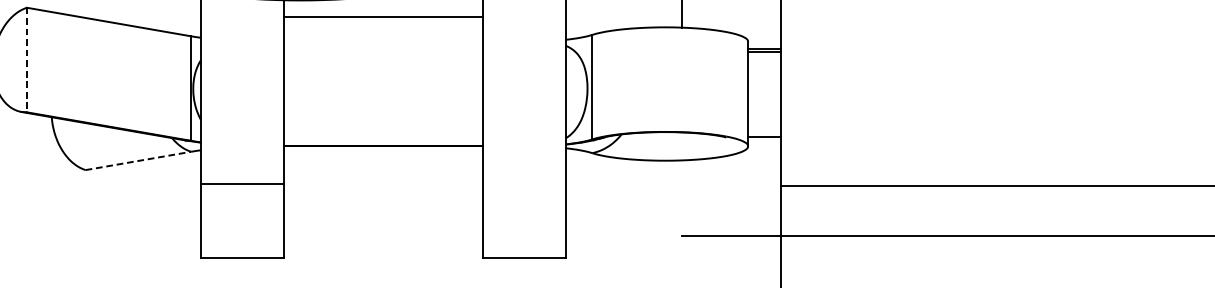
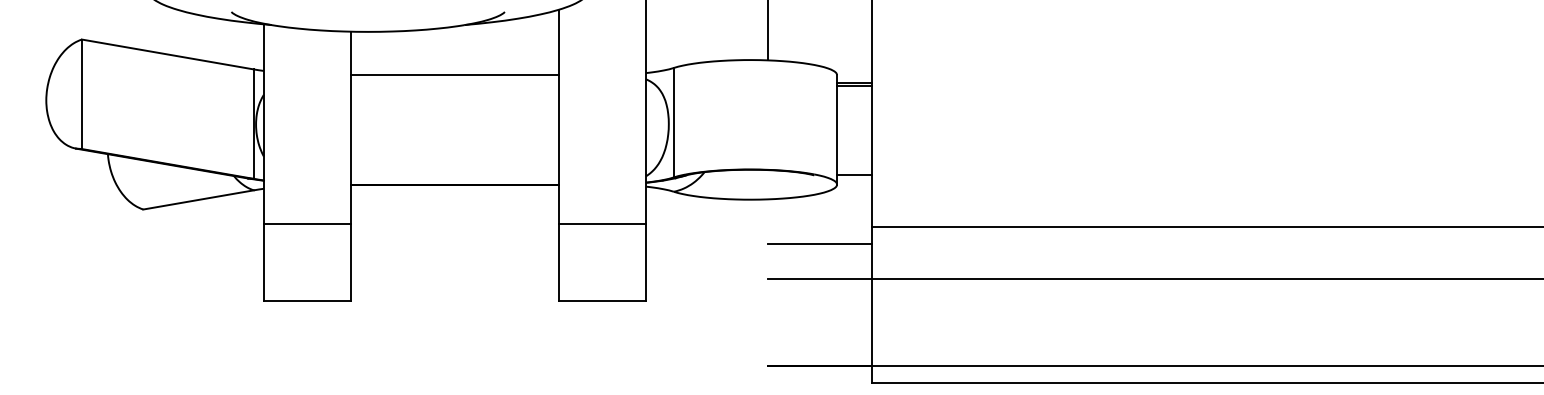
line: (382, 17) -> (454, 75), moved
line: (26, 60) -> (81, 94), dashed -> solid
line: (139, 160) -> (199, 199), dashed -> solid
line: (524, 184) -> (602, 224), added
line: (731, 203) -> (819, 244), added

